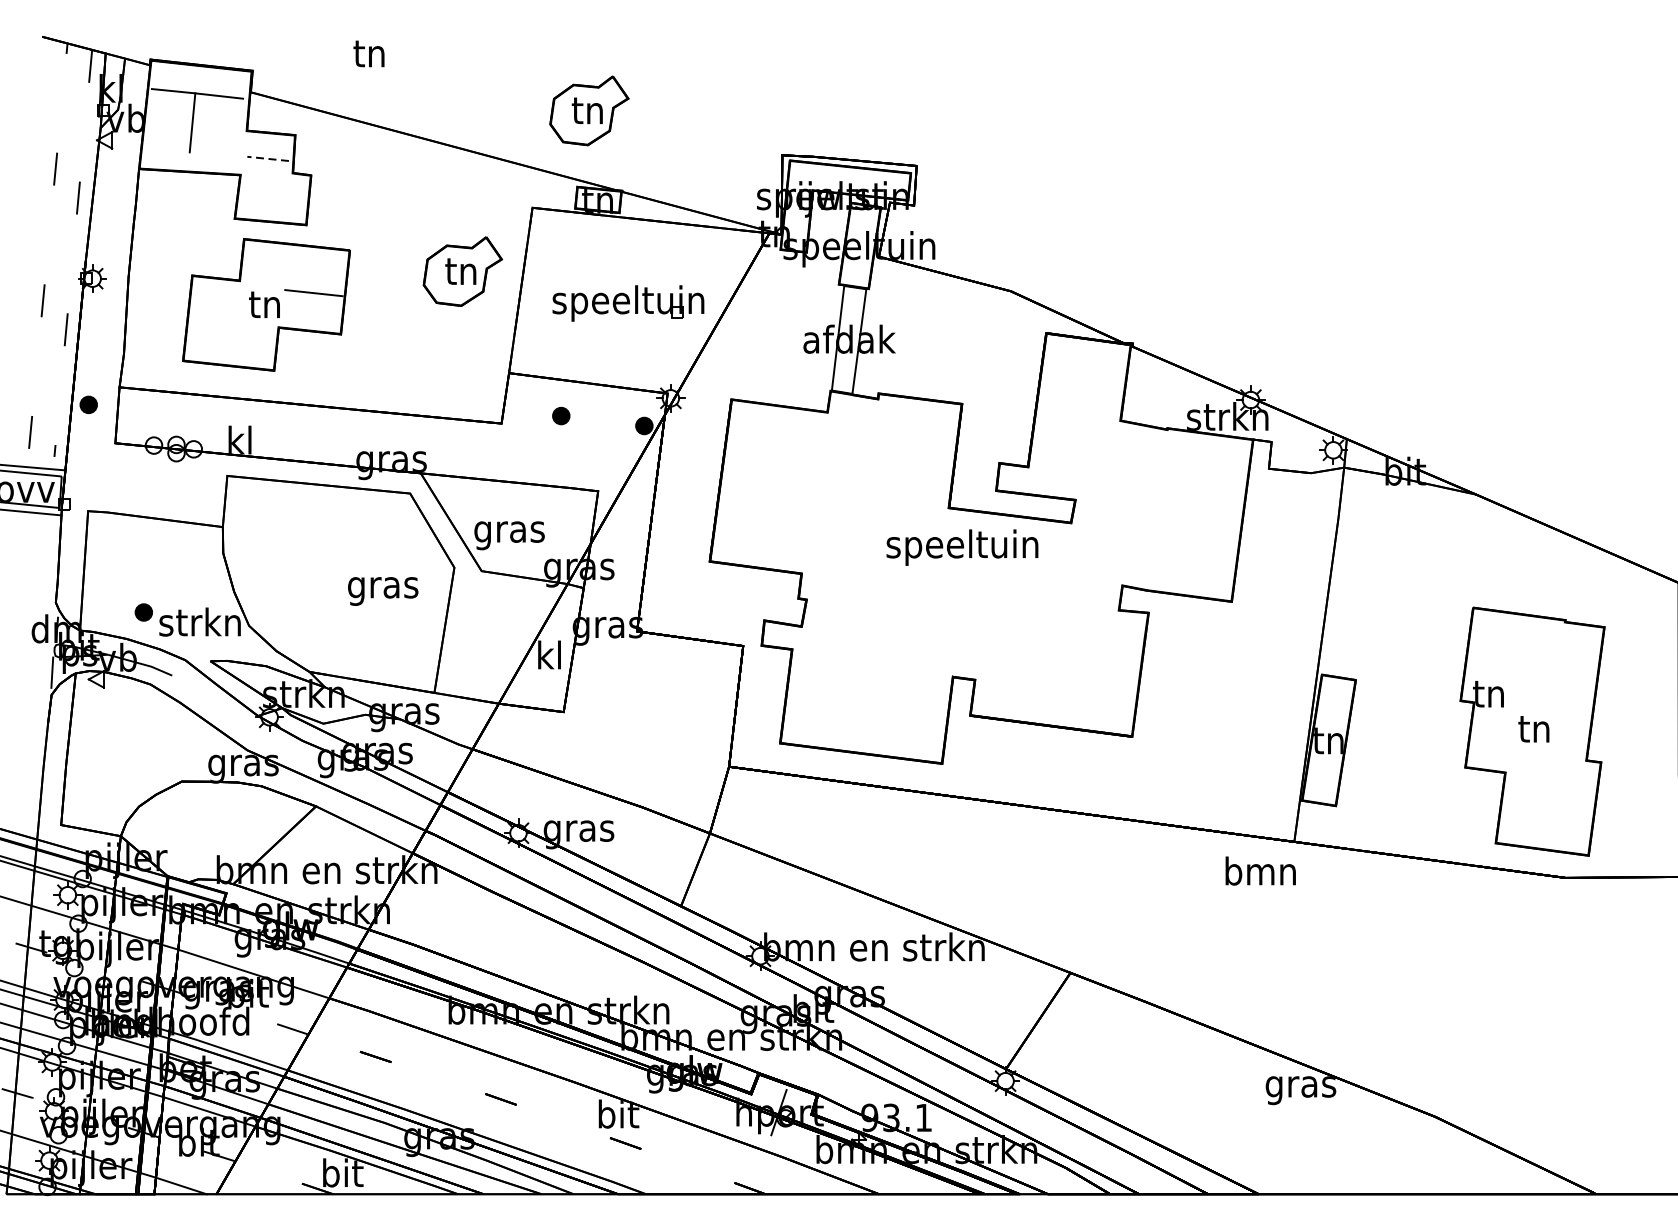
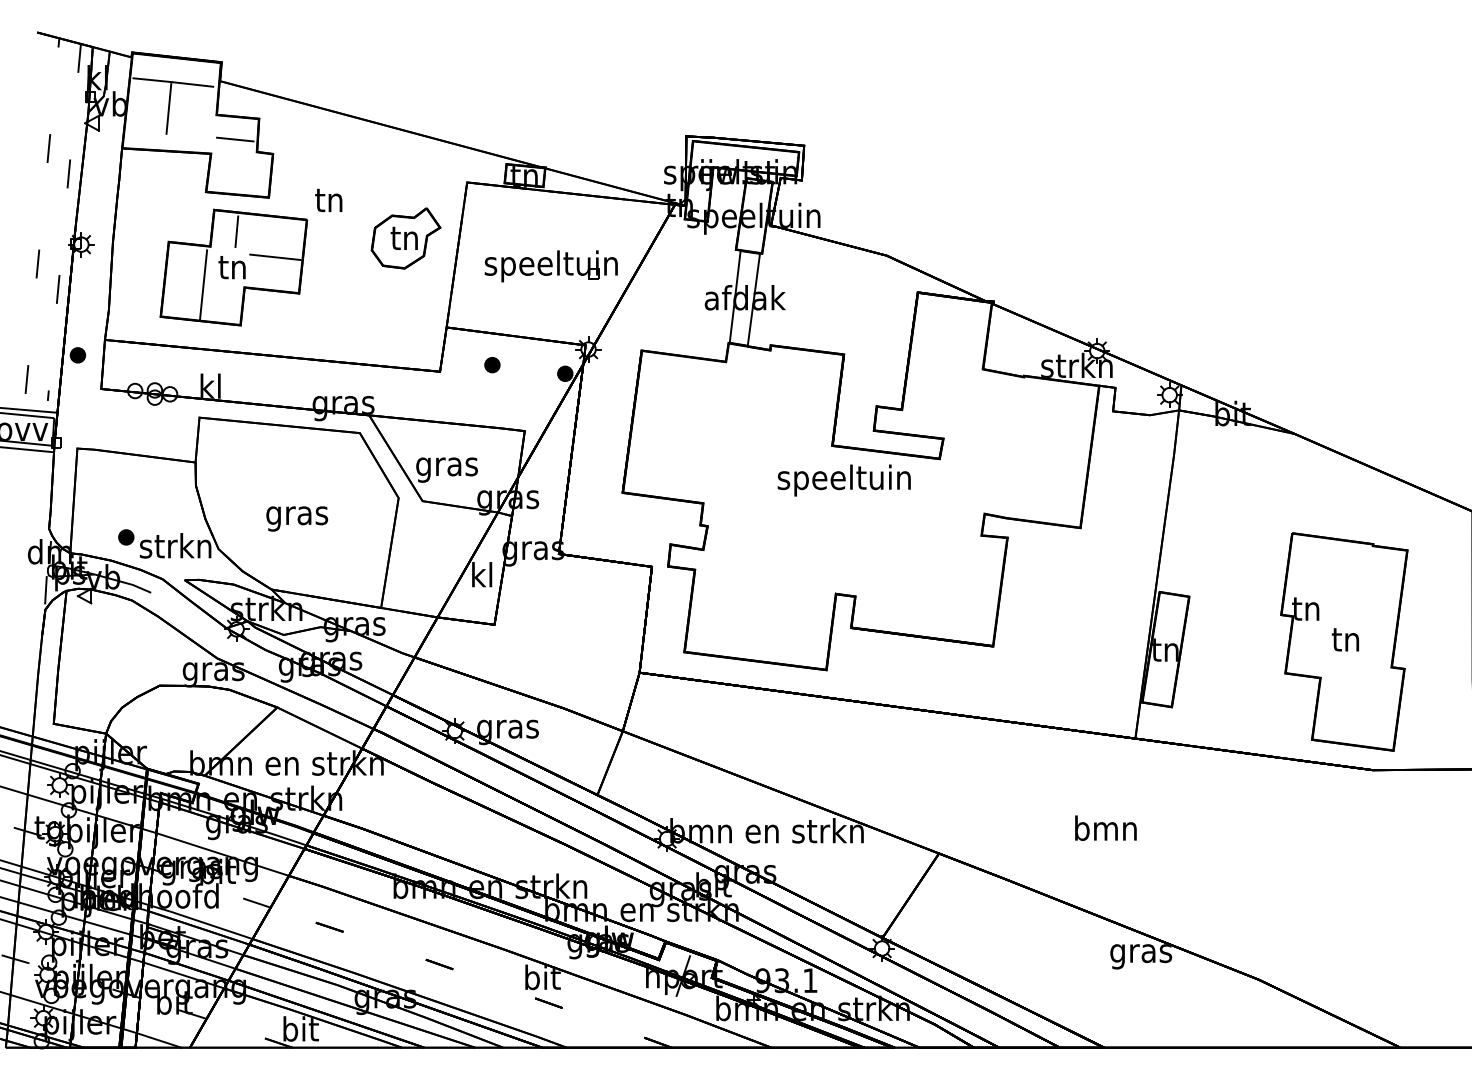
text: (368, 53) -> (328, 200), moved
part: (588, 110) -> (516, 97), removed
line: (267, 158) -> (234, 139), dashed -> solid
line: (269, 263) -> (236, 231), added
line: (231, 324) -> (203, 284), added
text: (383, 590) -> (297, 518), moved
text: (1260, 870) -> (1105, 827), moved

